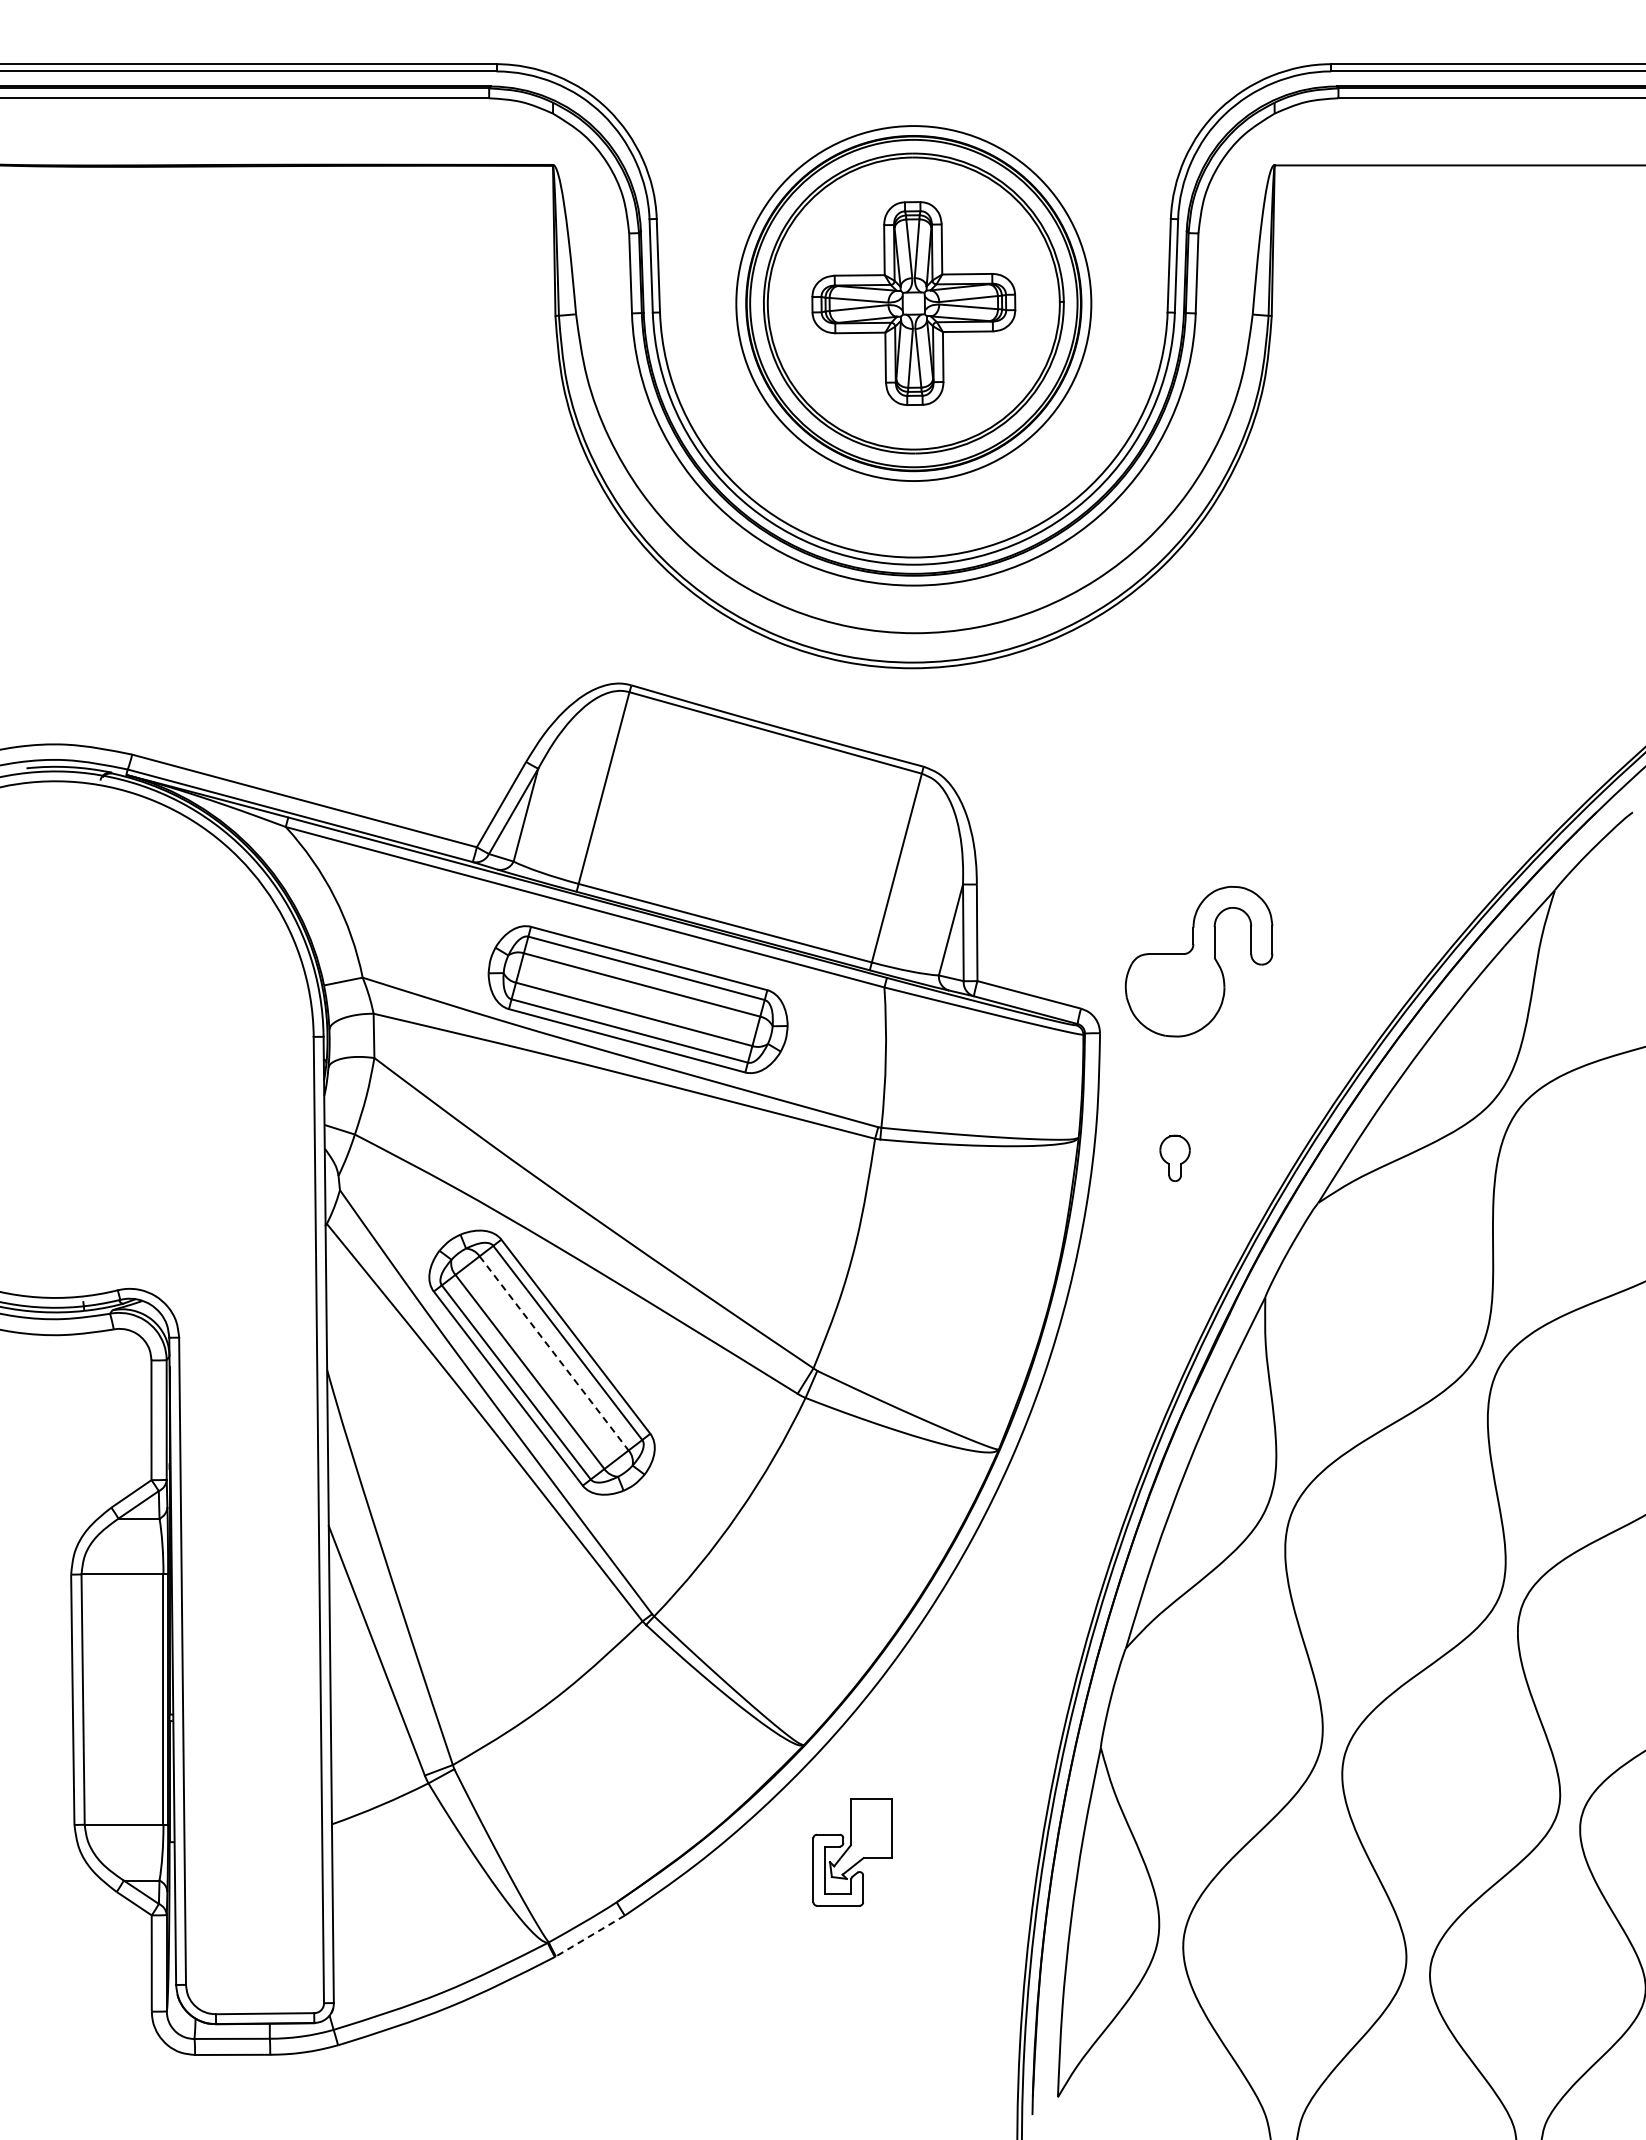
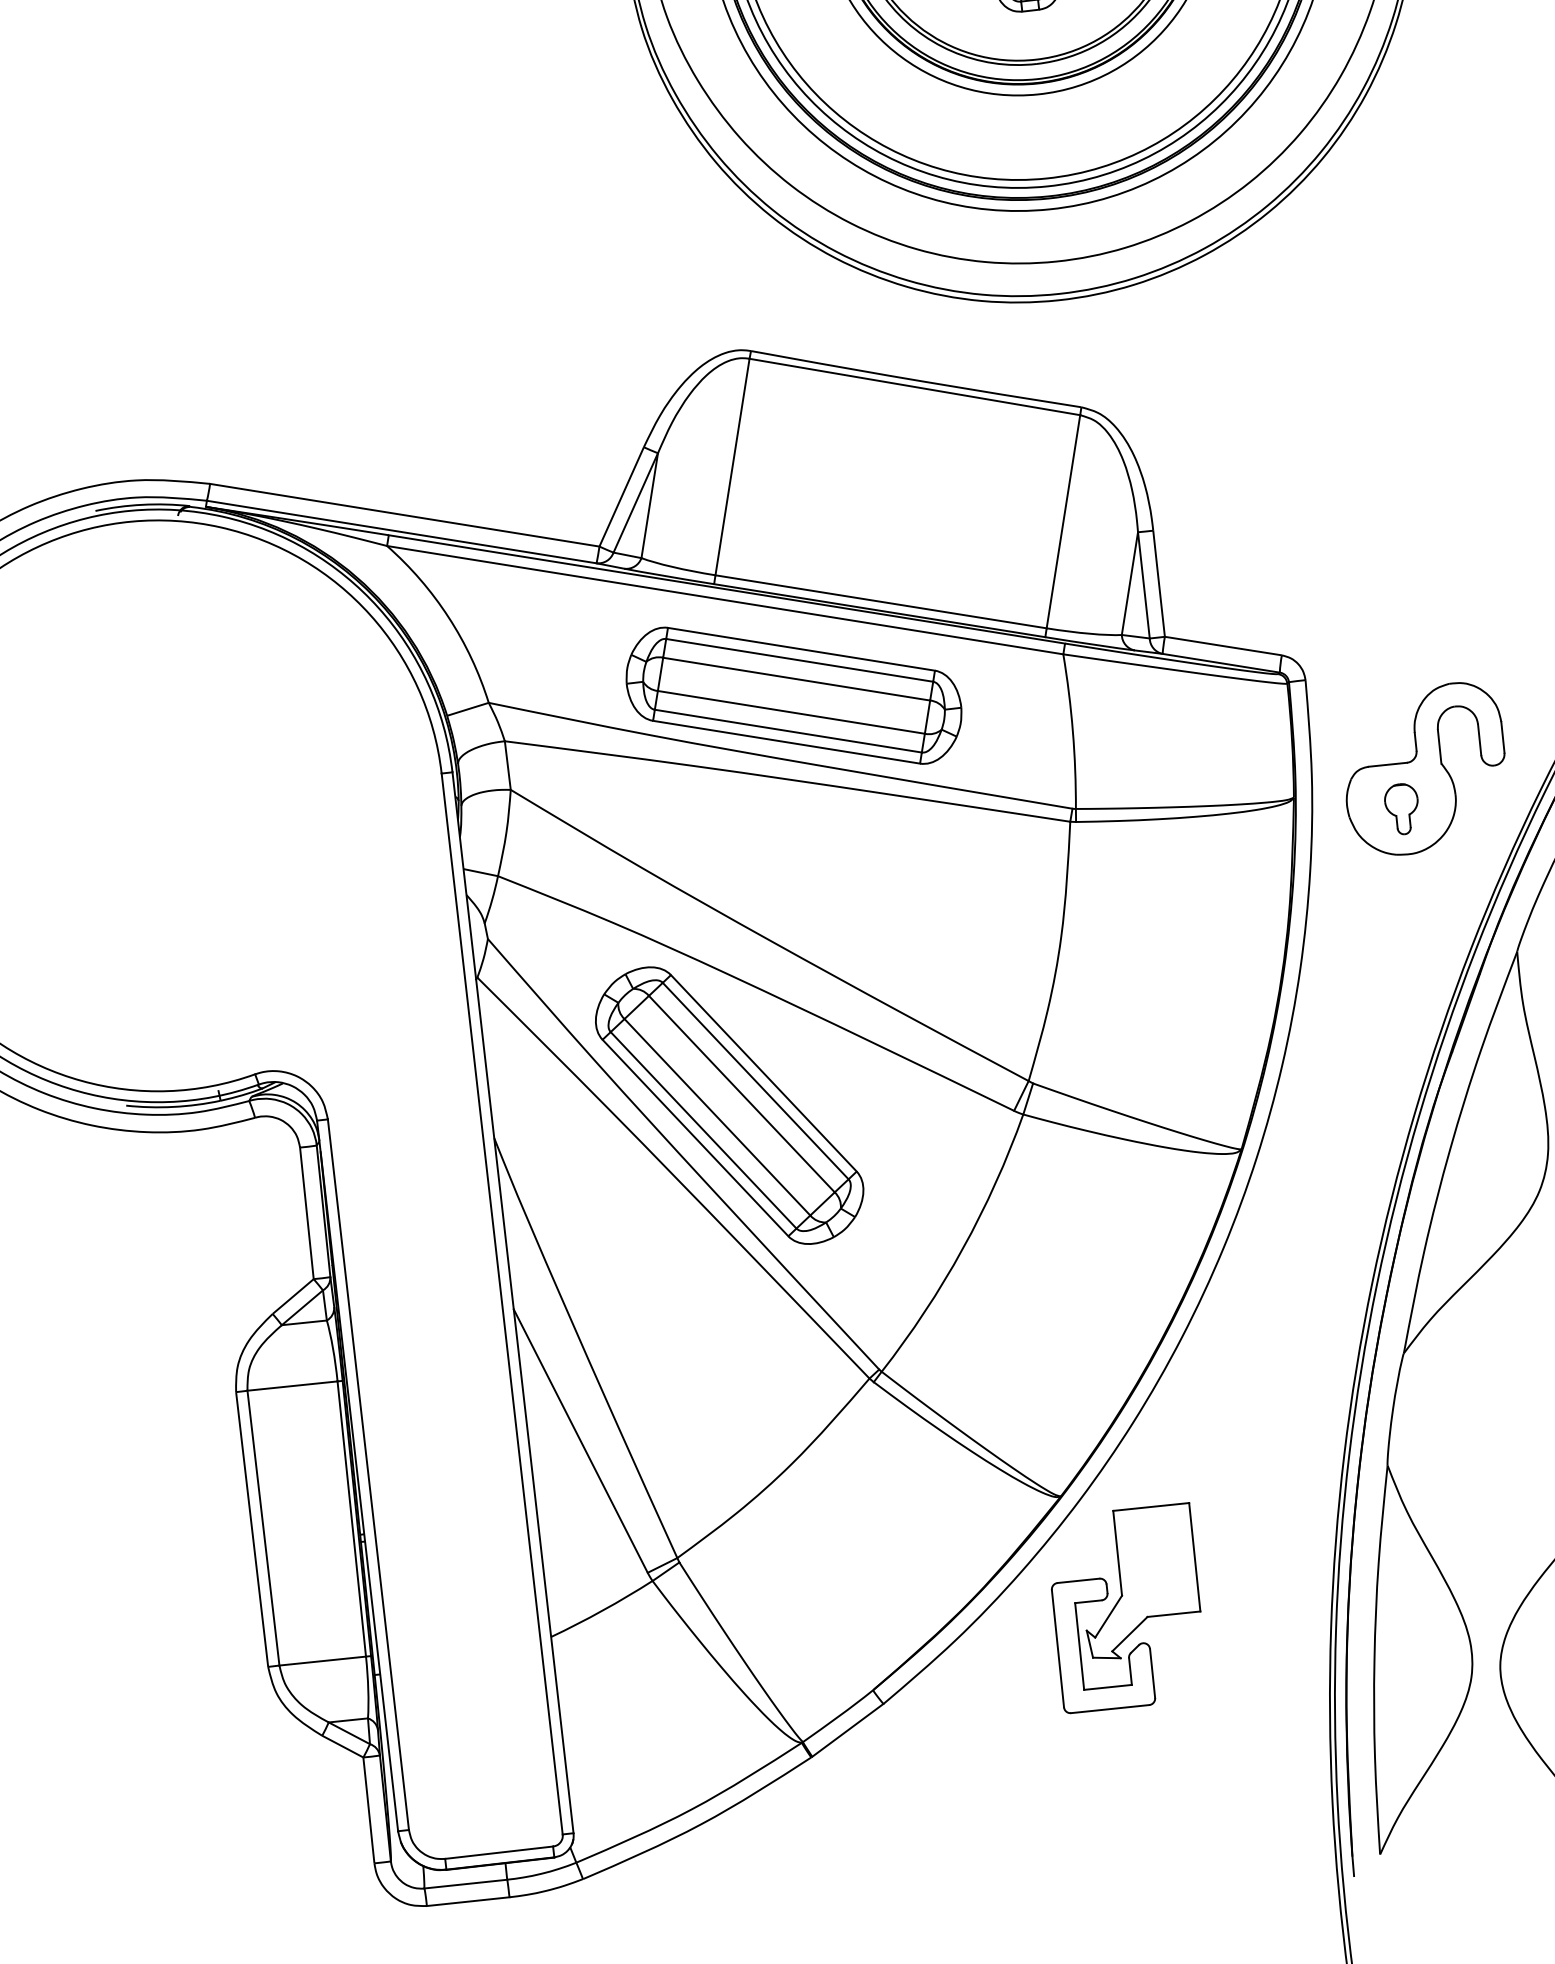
part: (1198, 961) -> (1424, 769), moved
line: (554, 1353) -> (742, 1094), dashed -> solid
part: (852, 1852) -> (1126, 1608), size x1.67
line: (589, 1936) -> (846, 1731), dashed -> solid

